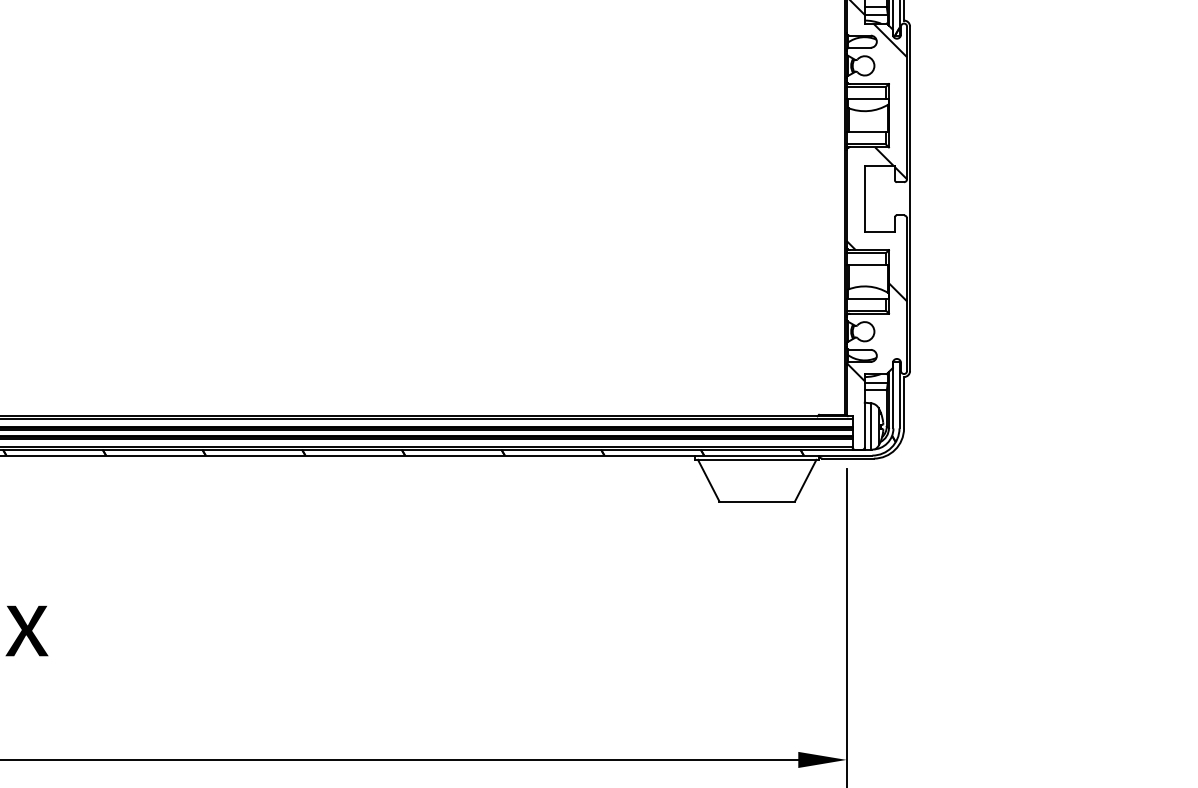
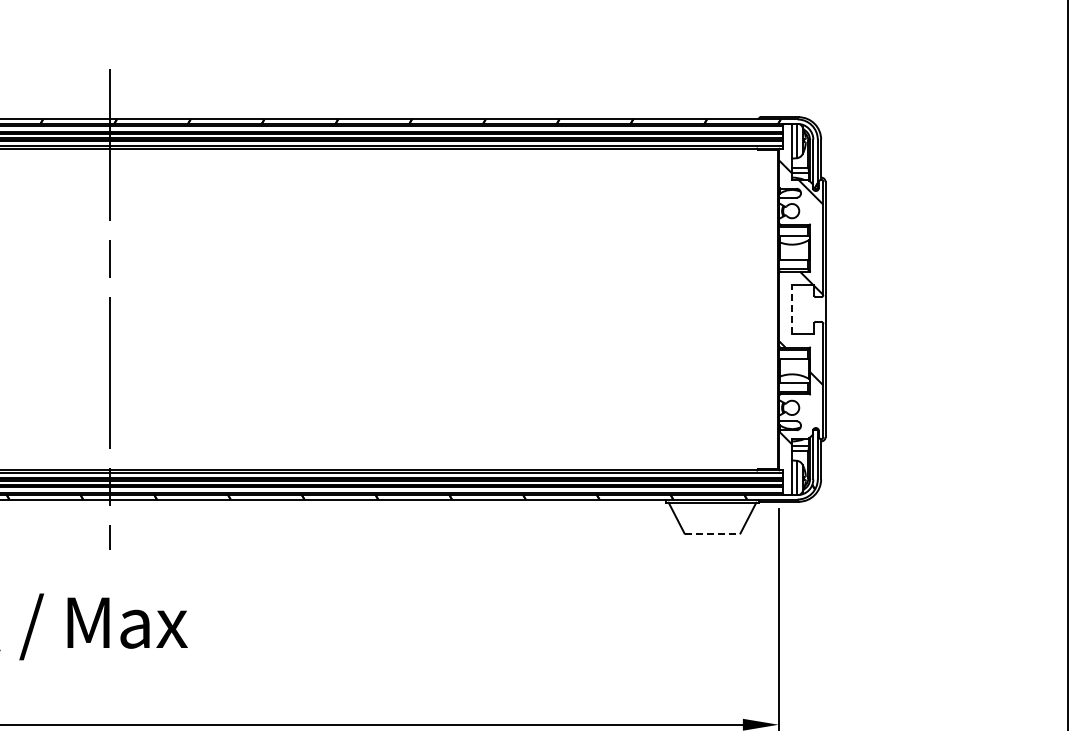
line: (865, 198) -> (792, 309), solid -> dashed
line: (757, 501) -> (712, 533), solid -> dashed

